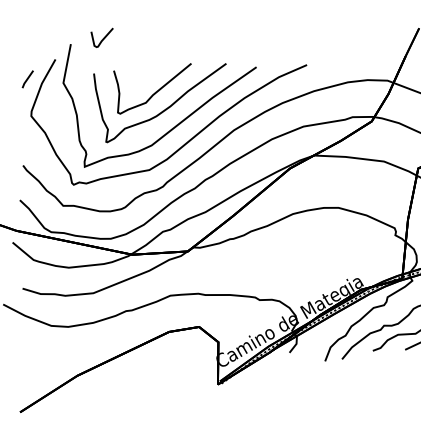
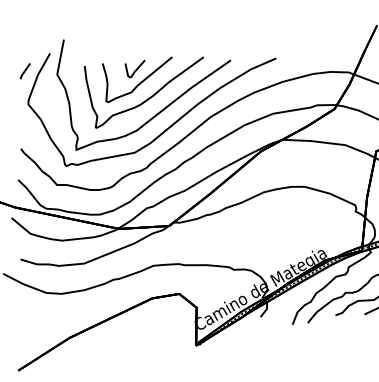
curve: (102, 38) -> (135, 69), moved

